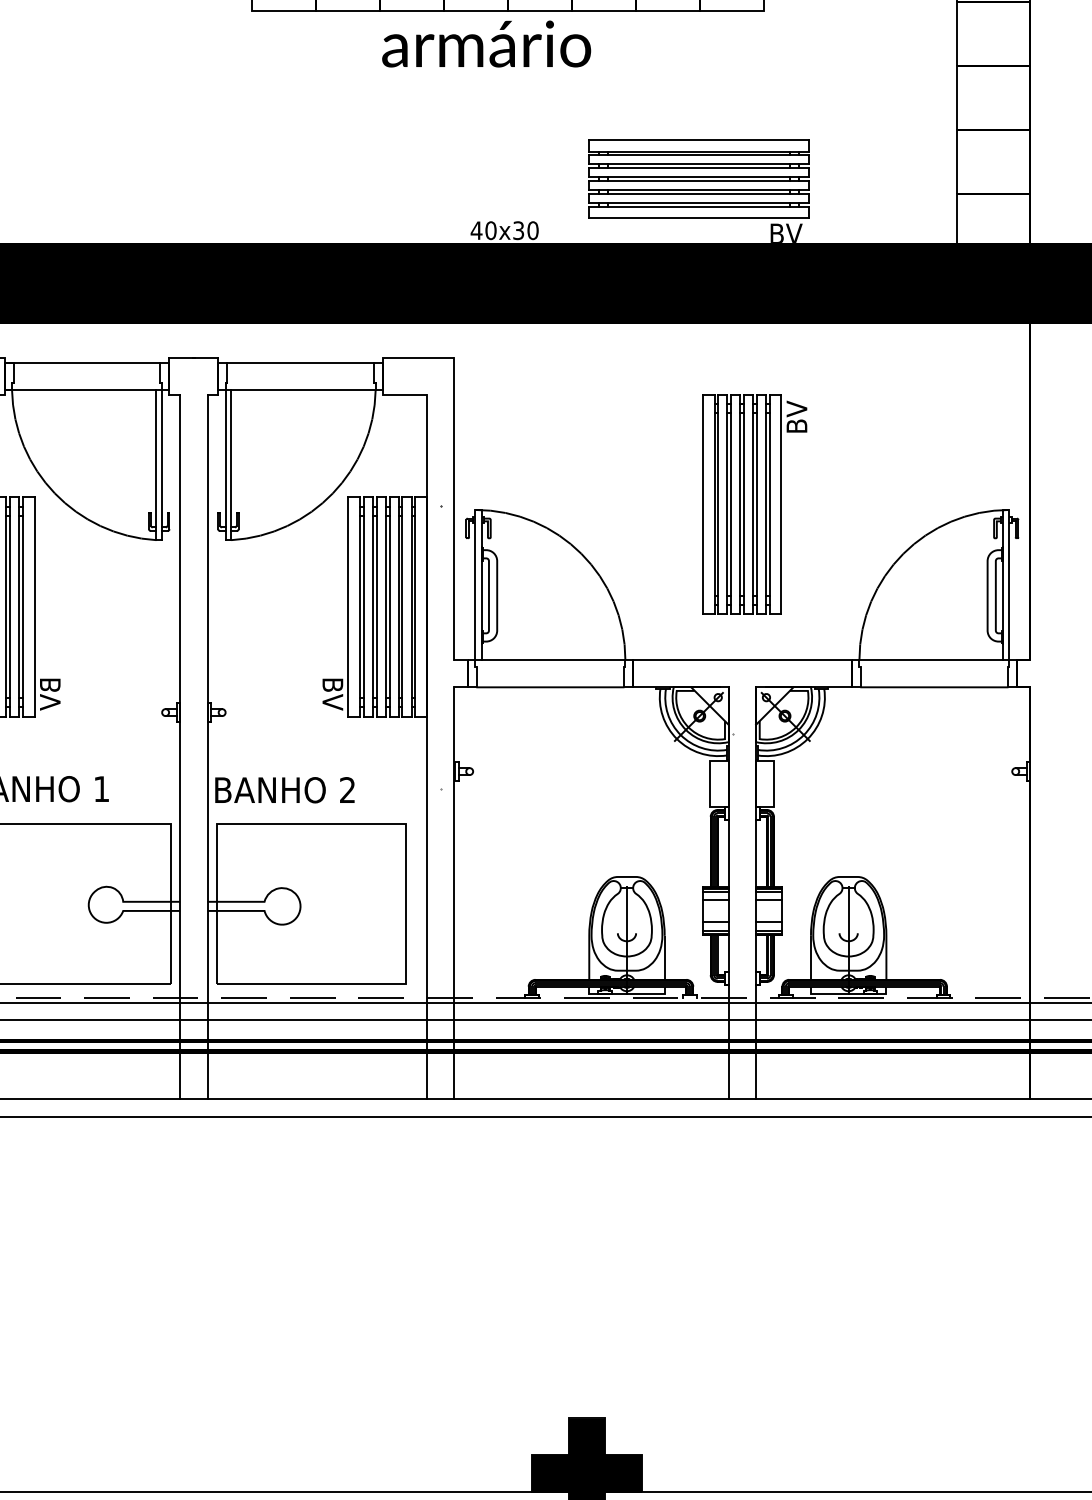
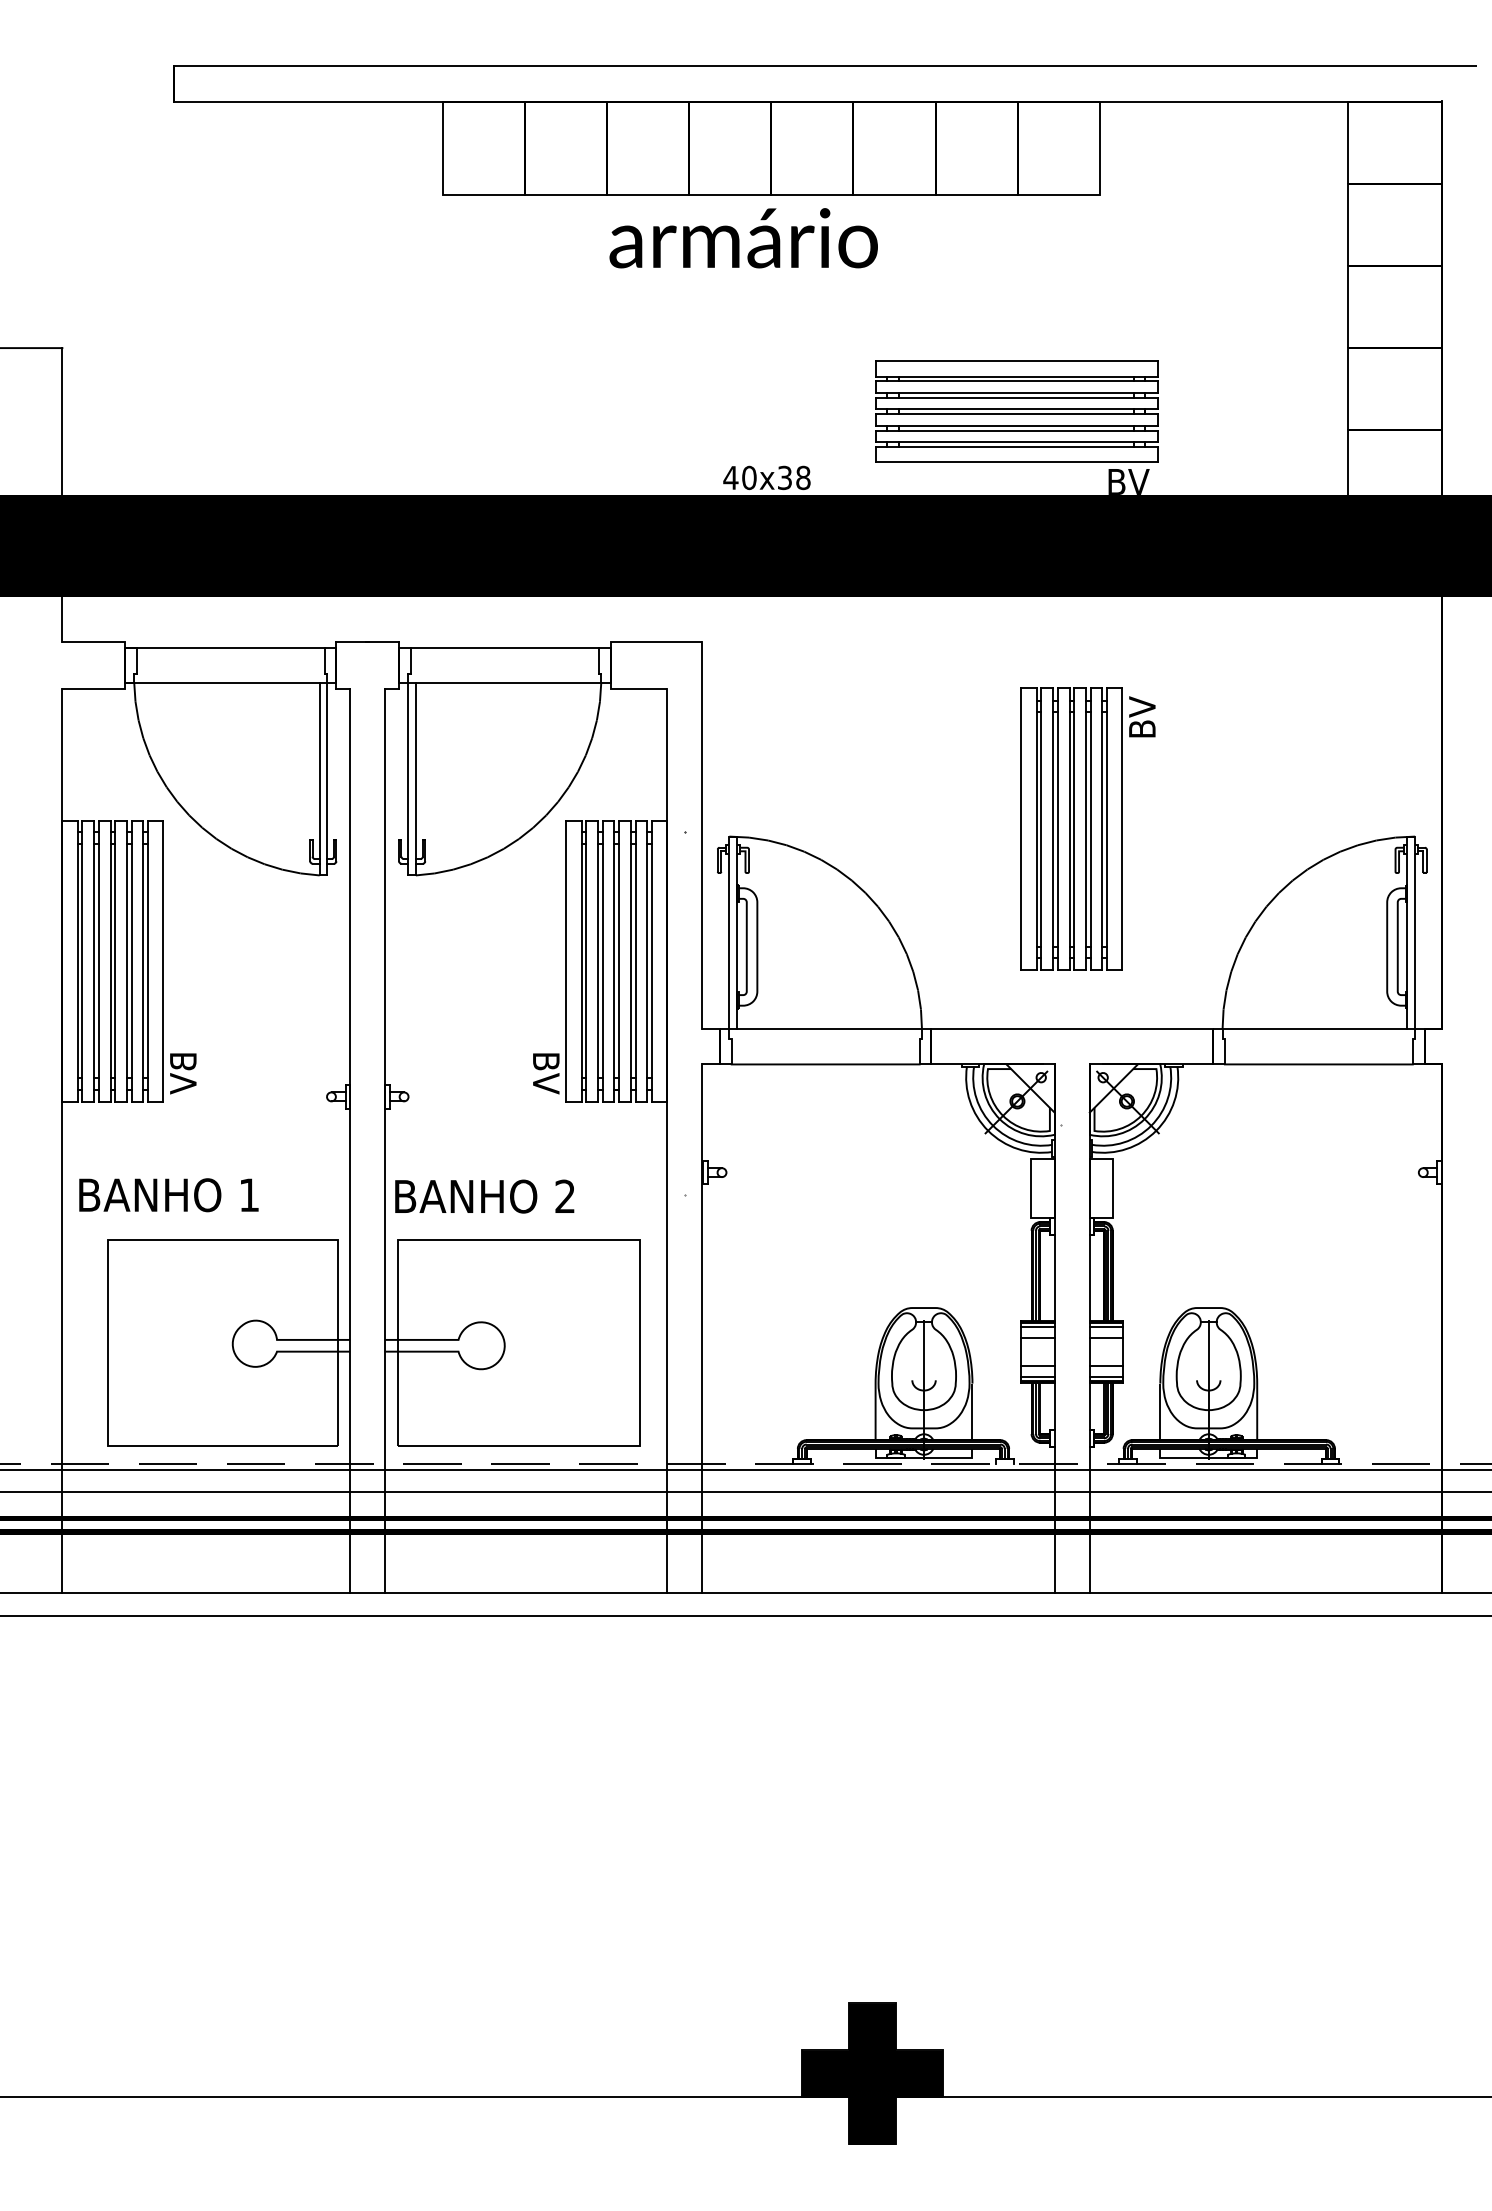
text: (533, 230) -> (803, 477), 40x30 -> 40x38

